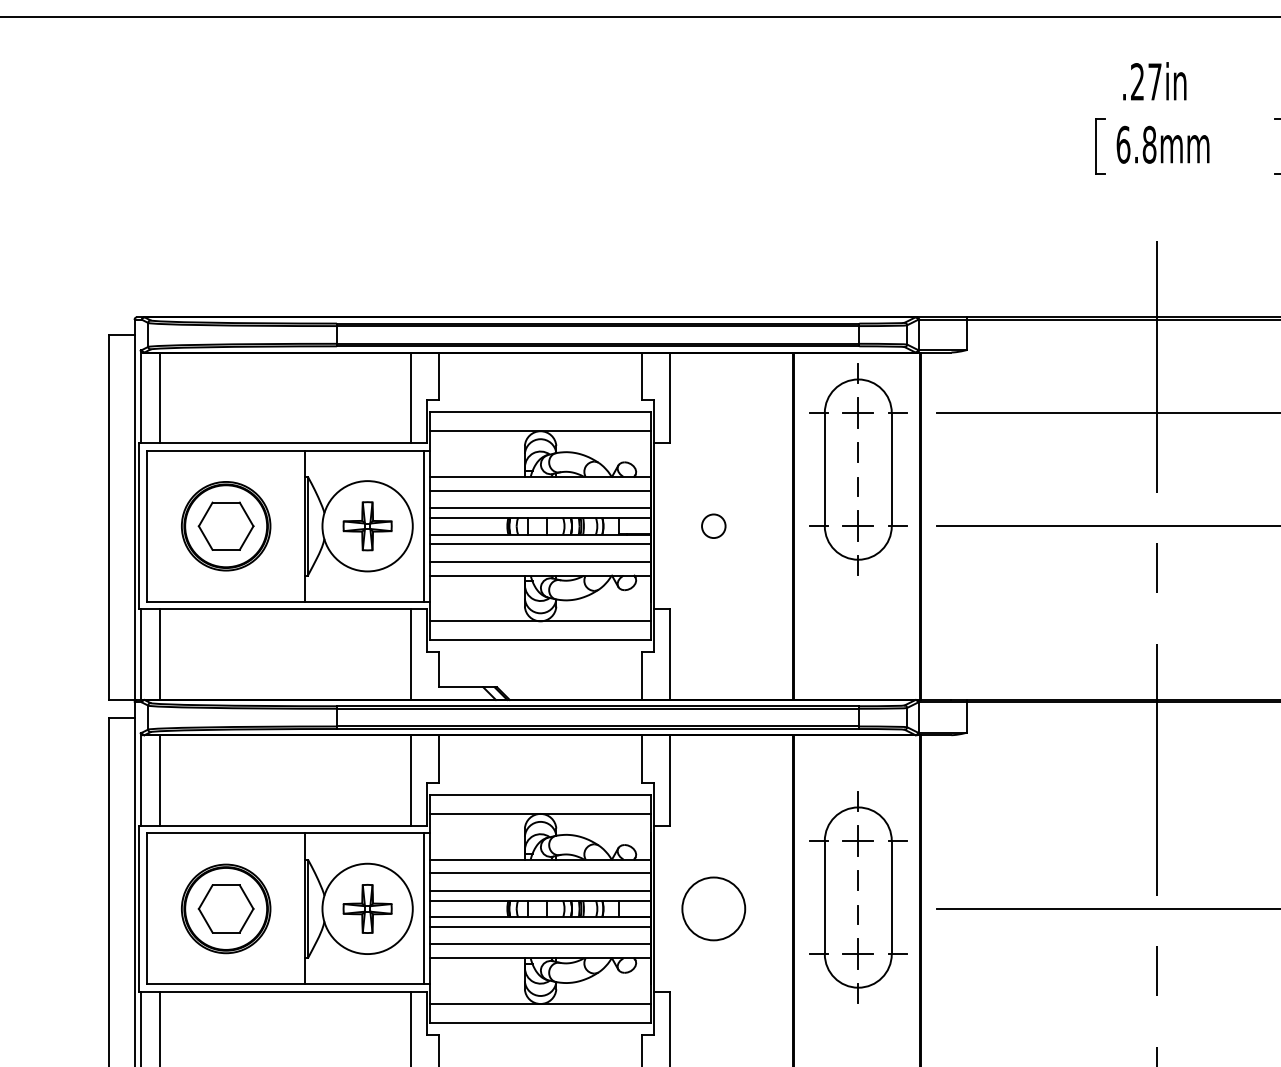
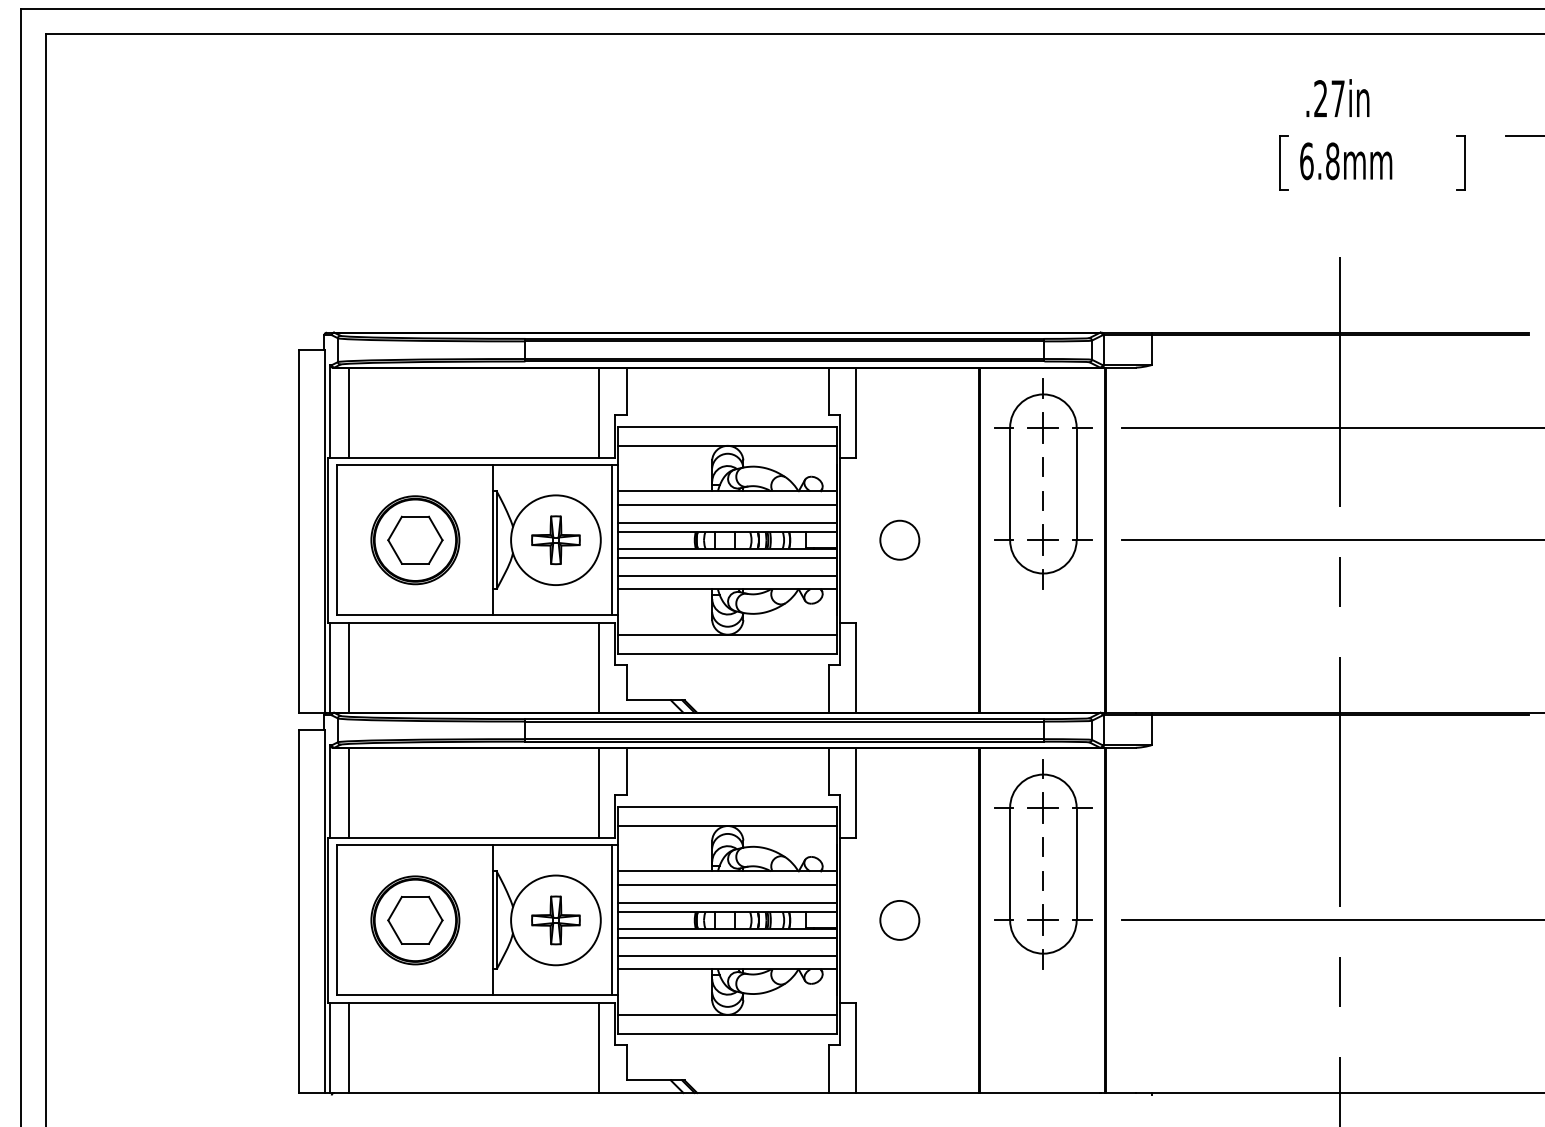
circle: (713, 525) -> (899, 539), size x1.67
part: (858, 897) -> (1043, 864), moved
circle: (713, 908) -> (899, 919), size x0.62

